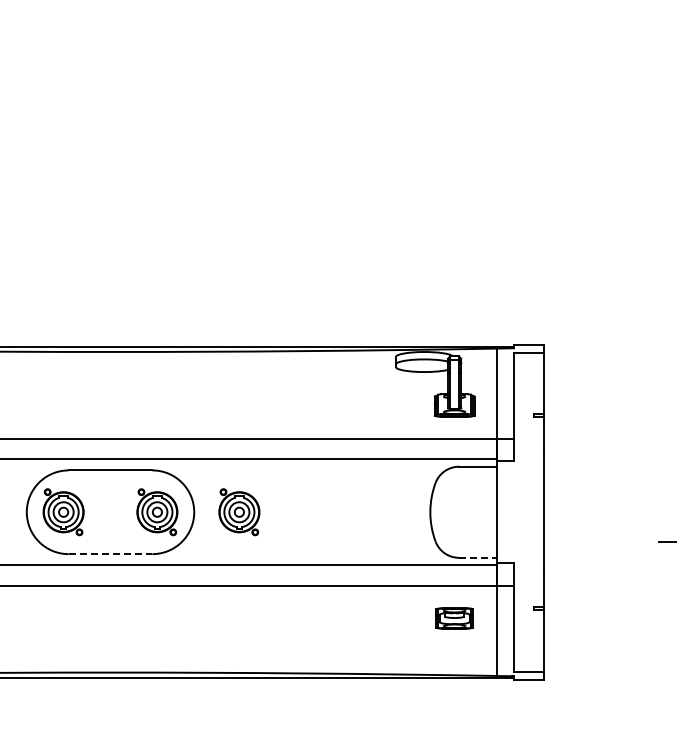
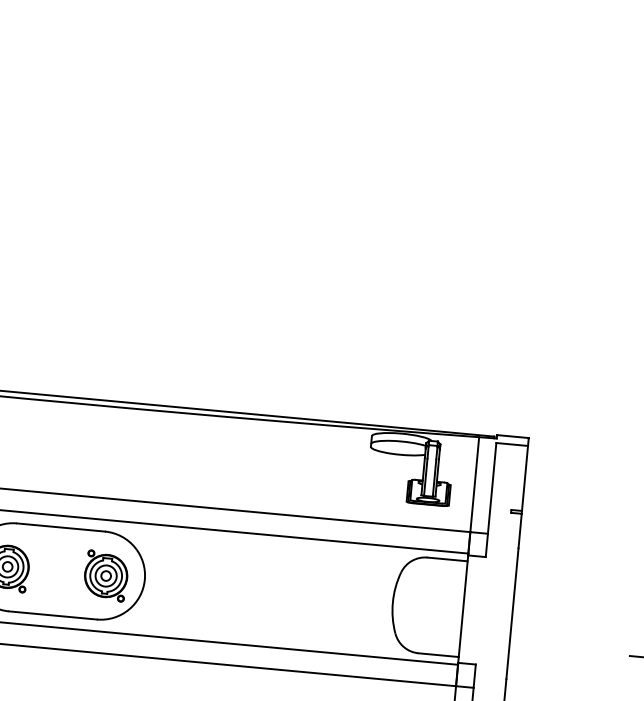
part: (239, 512) -> (192, 584), removed
line: (110, 554) -> (52, 615), dashed -> solid
line: (478, 557) -> (439, 654), dashed -> solid

